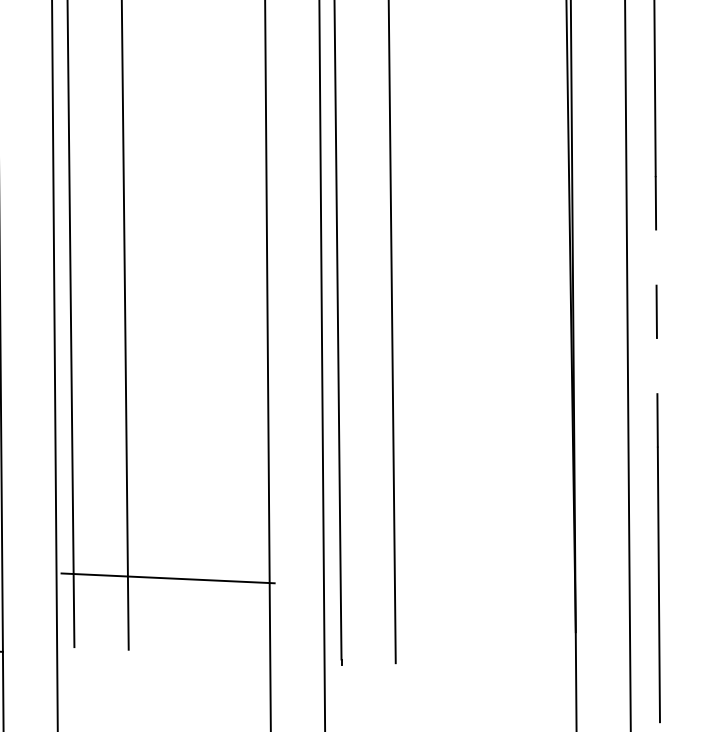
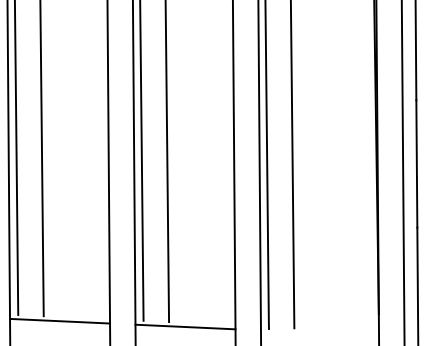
line: (656, 313) -> (416, 164), dashed -> solid
line: (168, 577) -> (185, 326), moved

